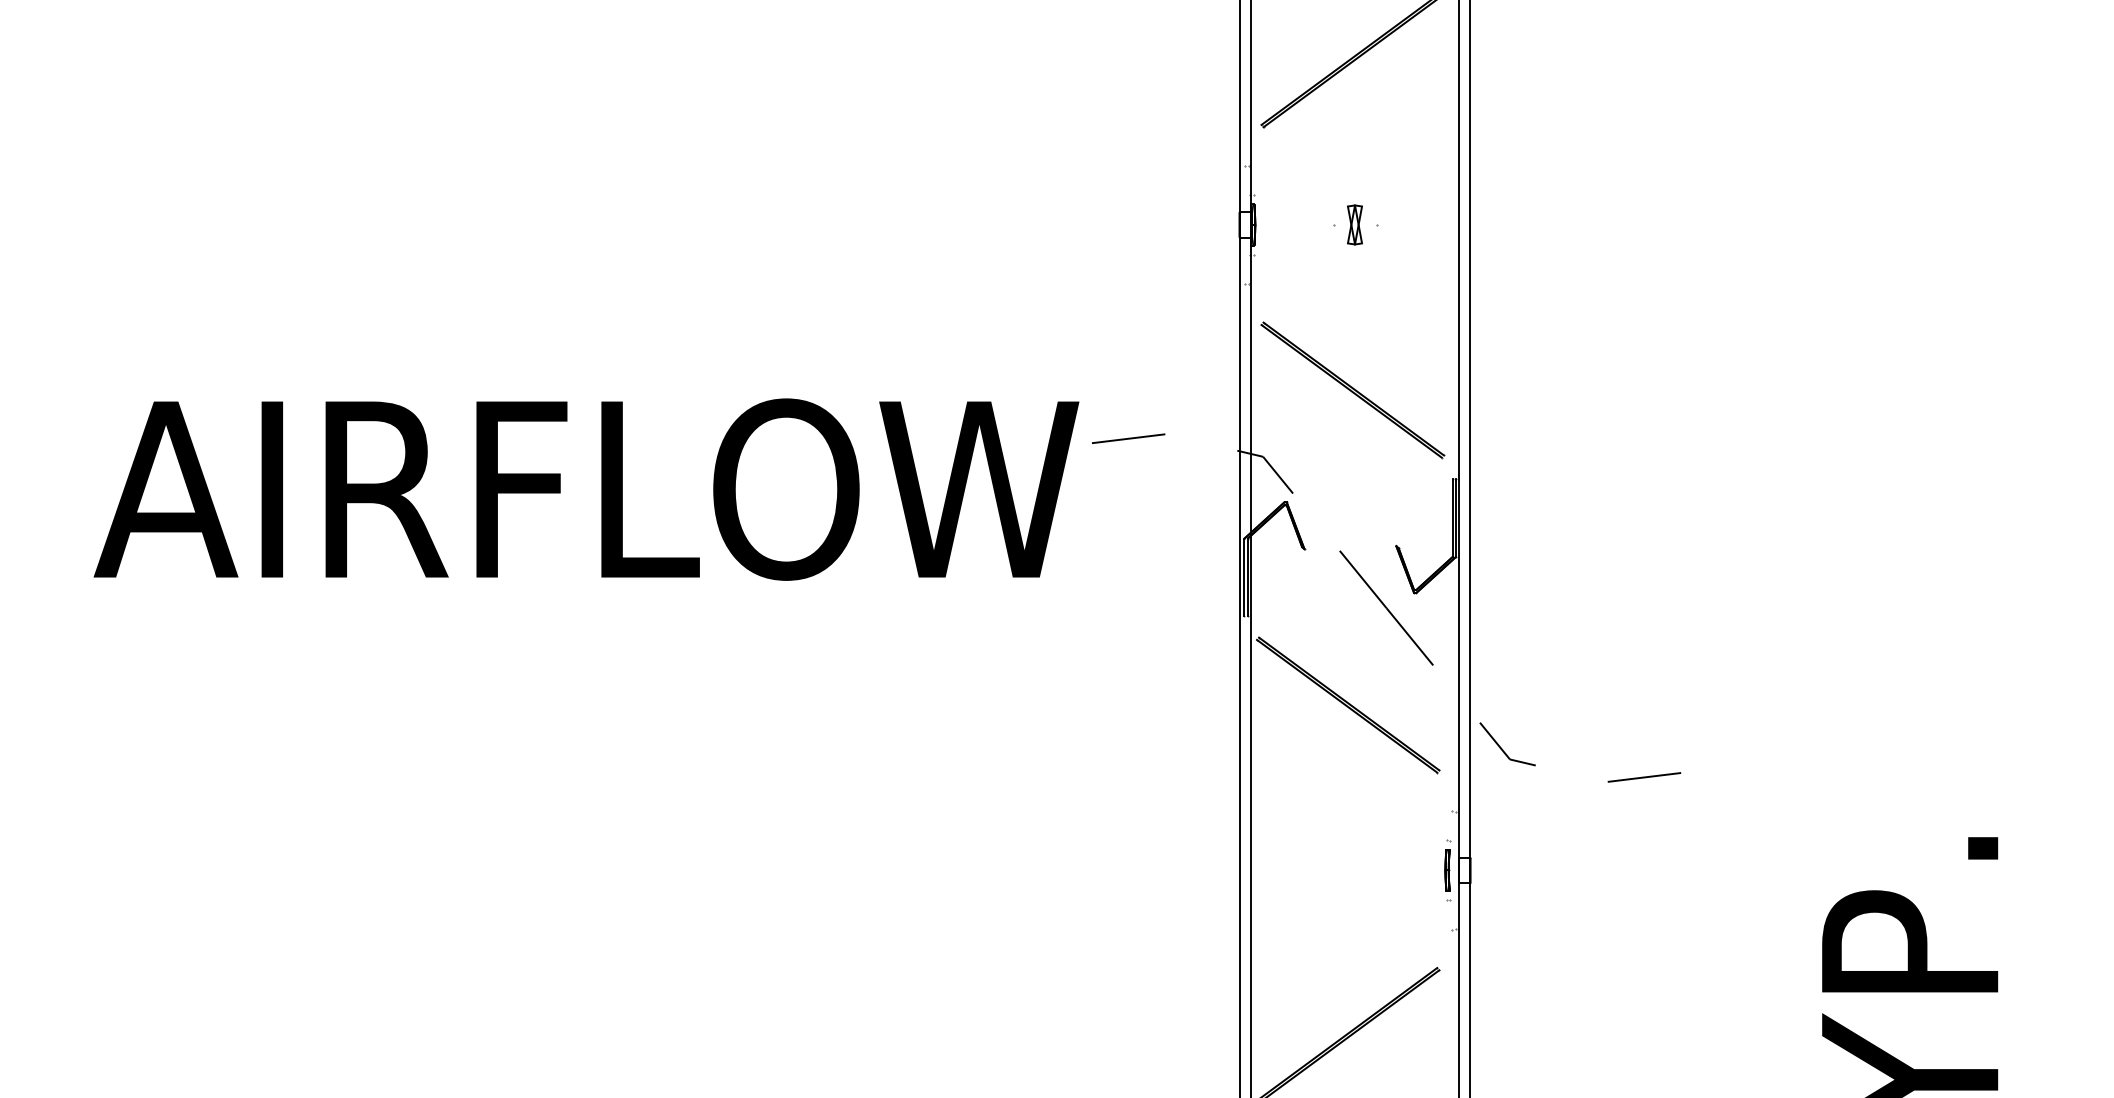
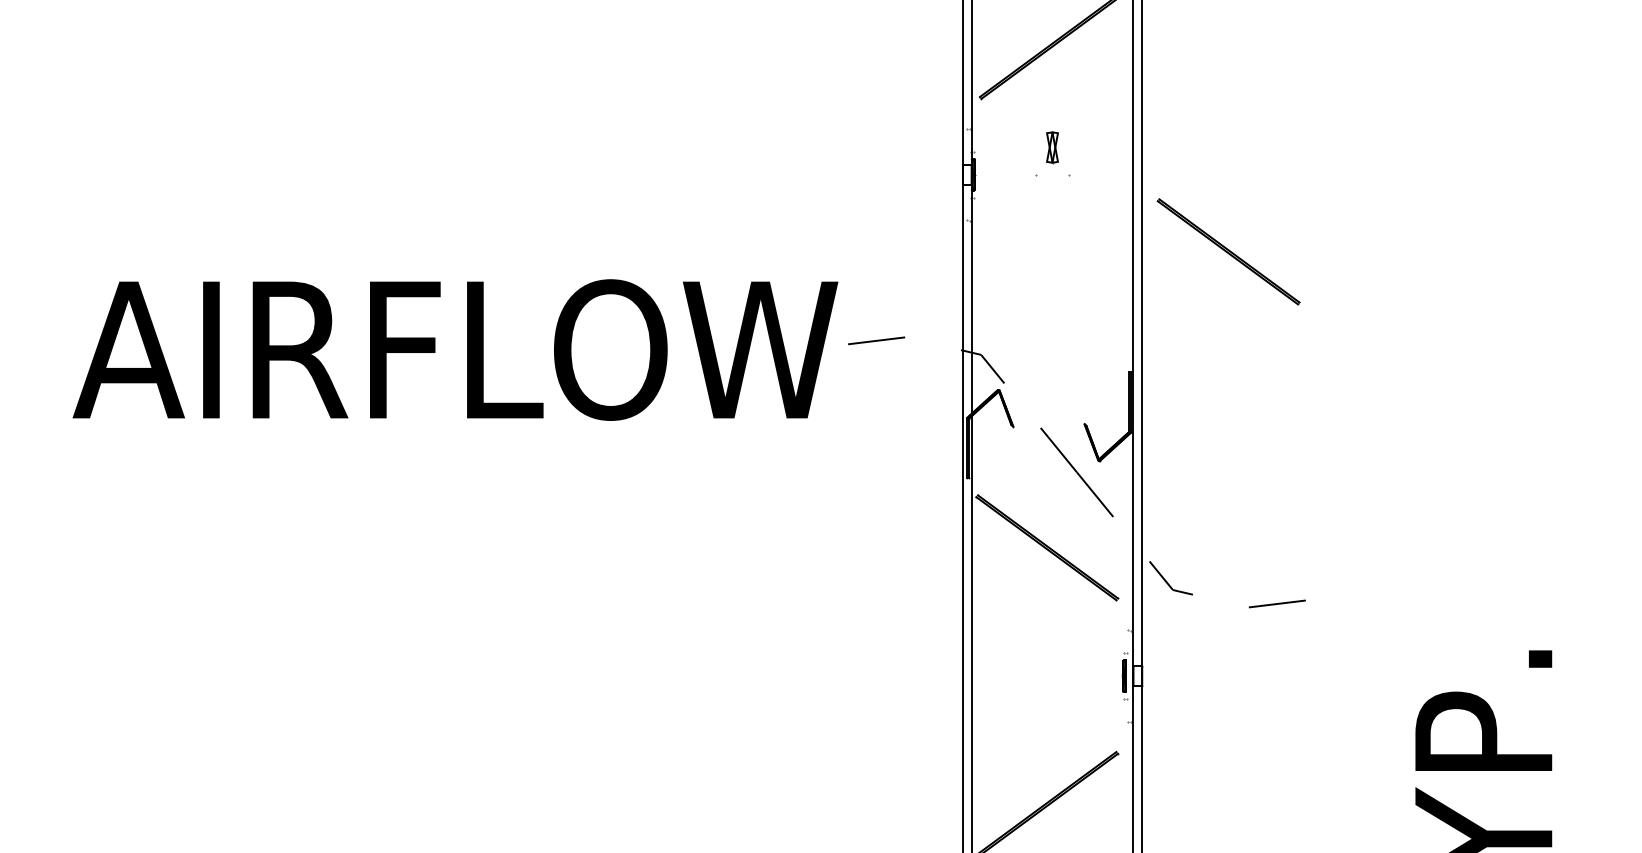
part: (1354, 224) -> (1052, 147), moved
part: (1352, 390) -> (1228, 252), moved
text: (586, 489) -> (455, 349), moved

